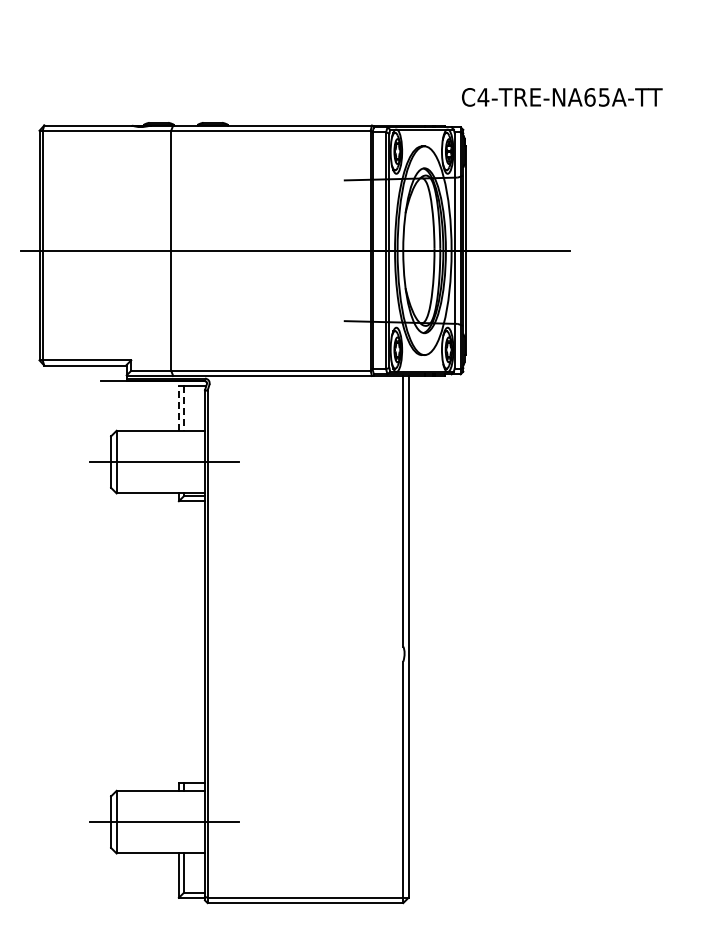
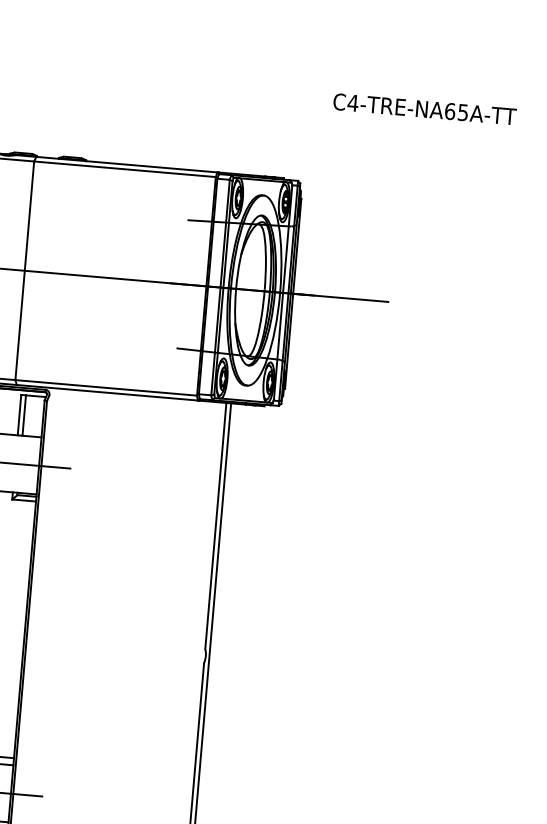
text: (562, 97) -> (425, 109), moved
line: (178, 408) -> (19, 415), dashed -> solid
line: (184, 409) -> (24, 416), dashed -> solid

